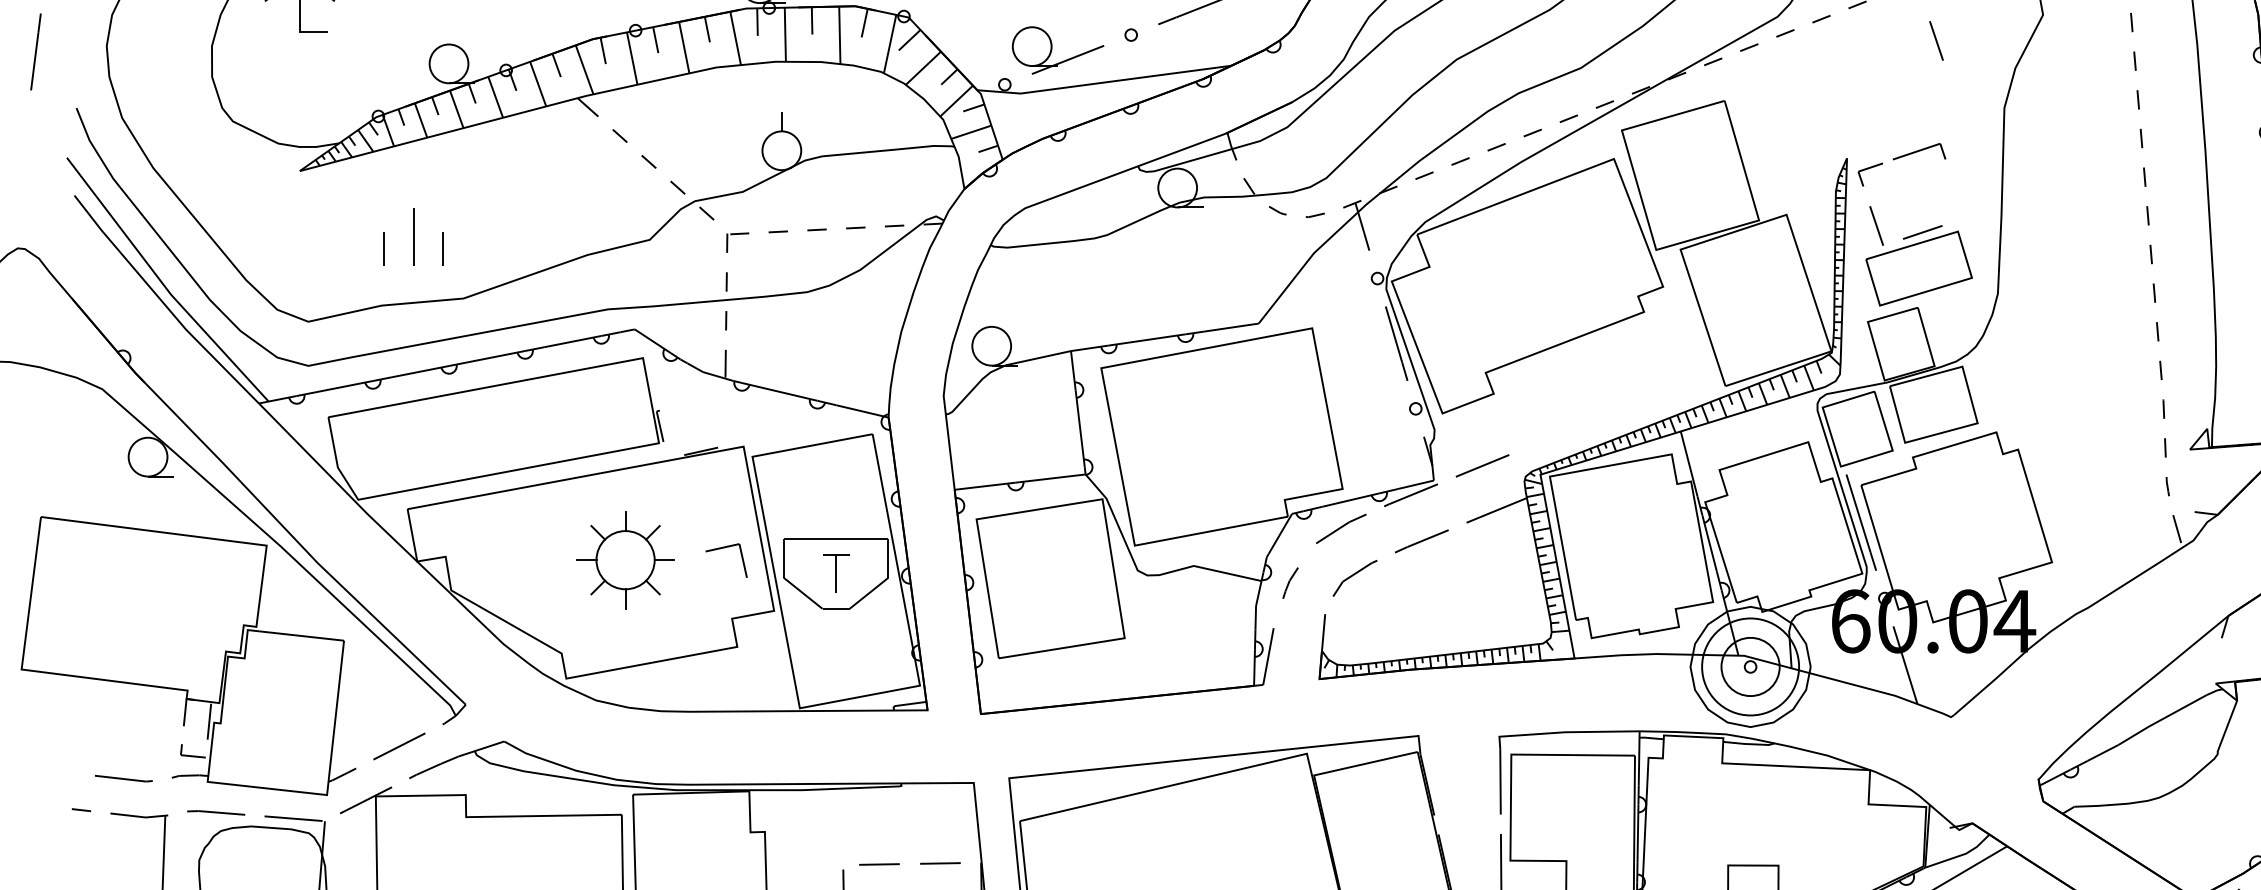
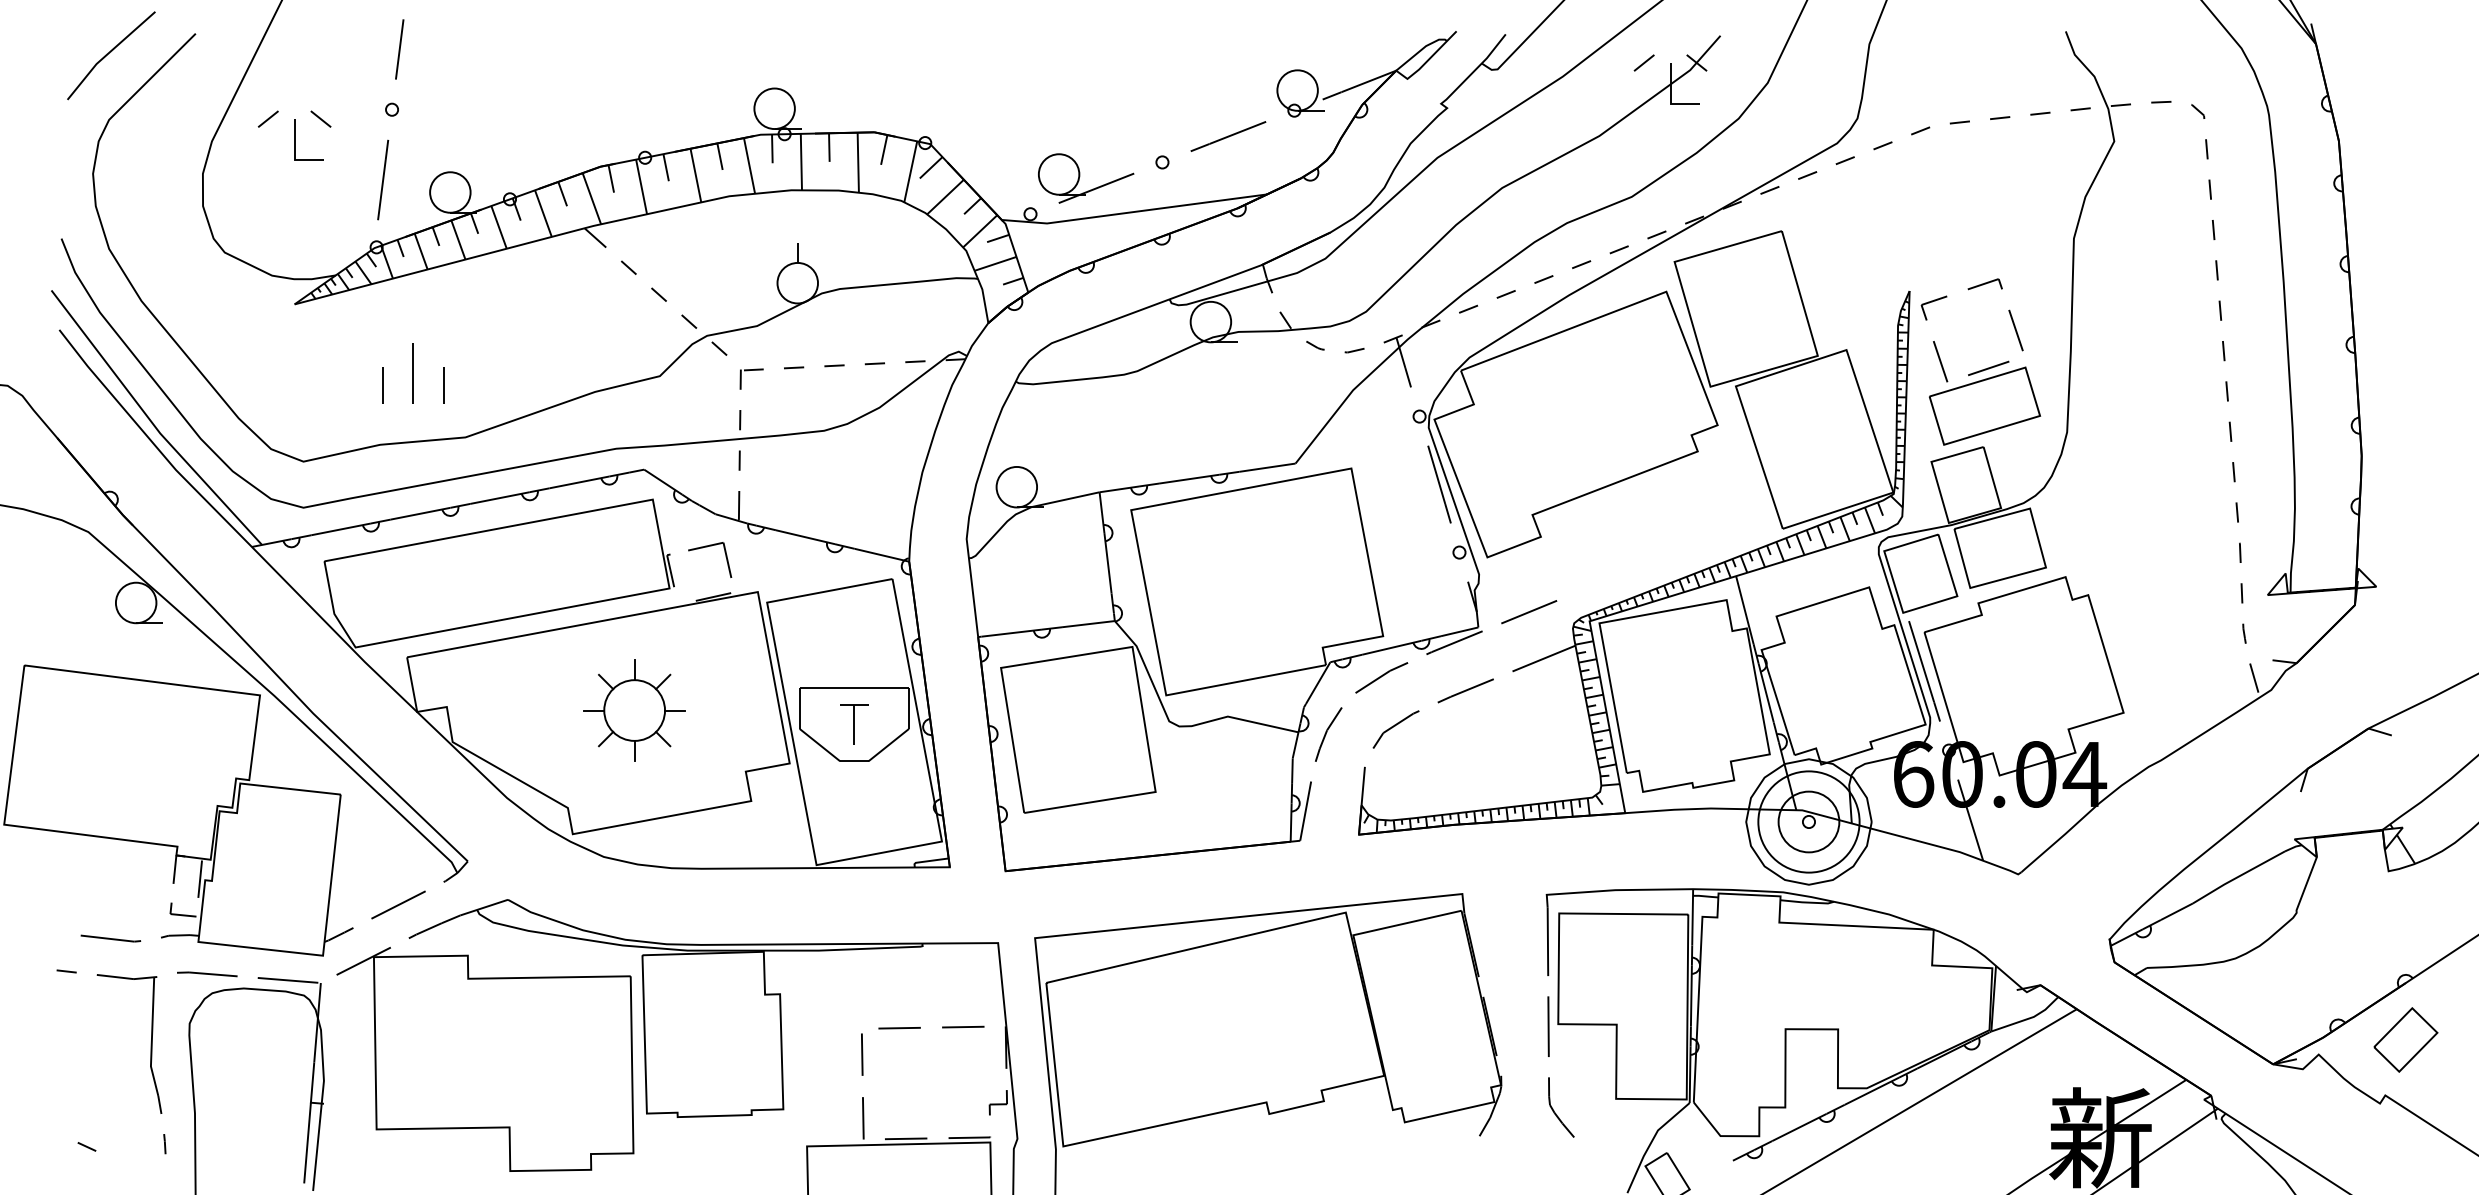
line: (1935, 40) -> (2015, 330), moved
line: (36, 51) -> (383, 179), moved
part: (1918, 152) -> (1984, 284), size x0.62
part: (724, 548) -> (707, 547), moved
part: (1290, 583) -> (1328, 734), size x1.67

